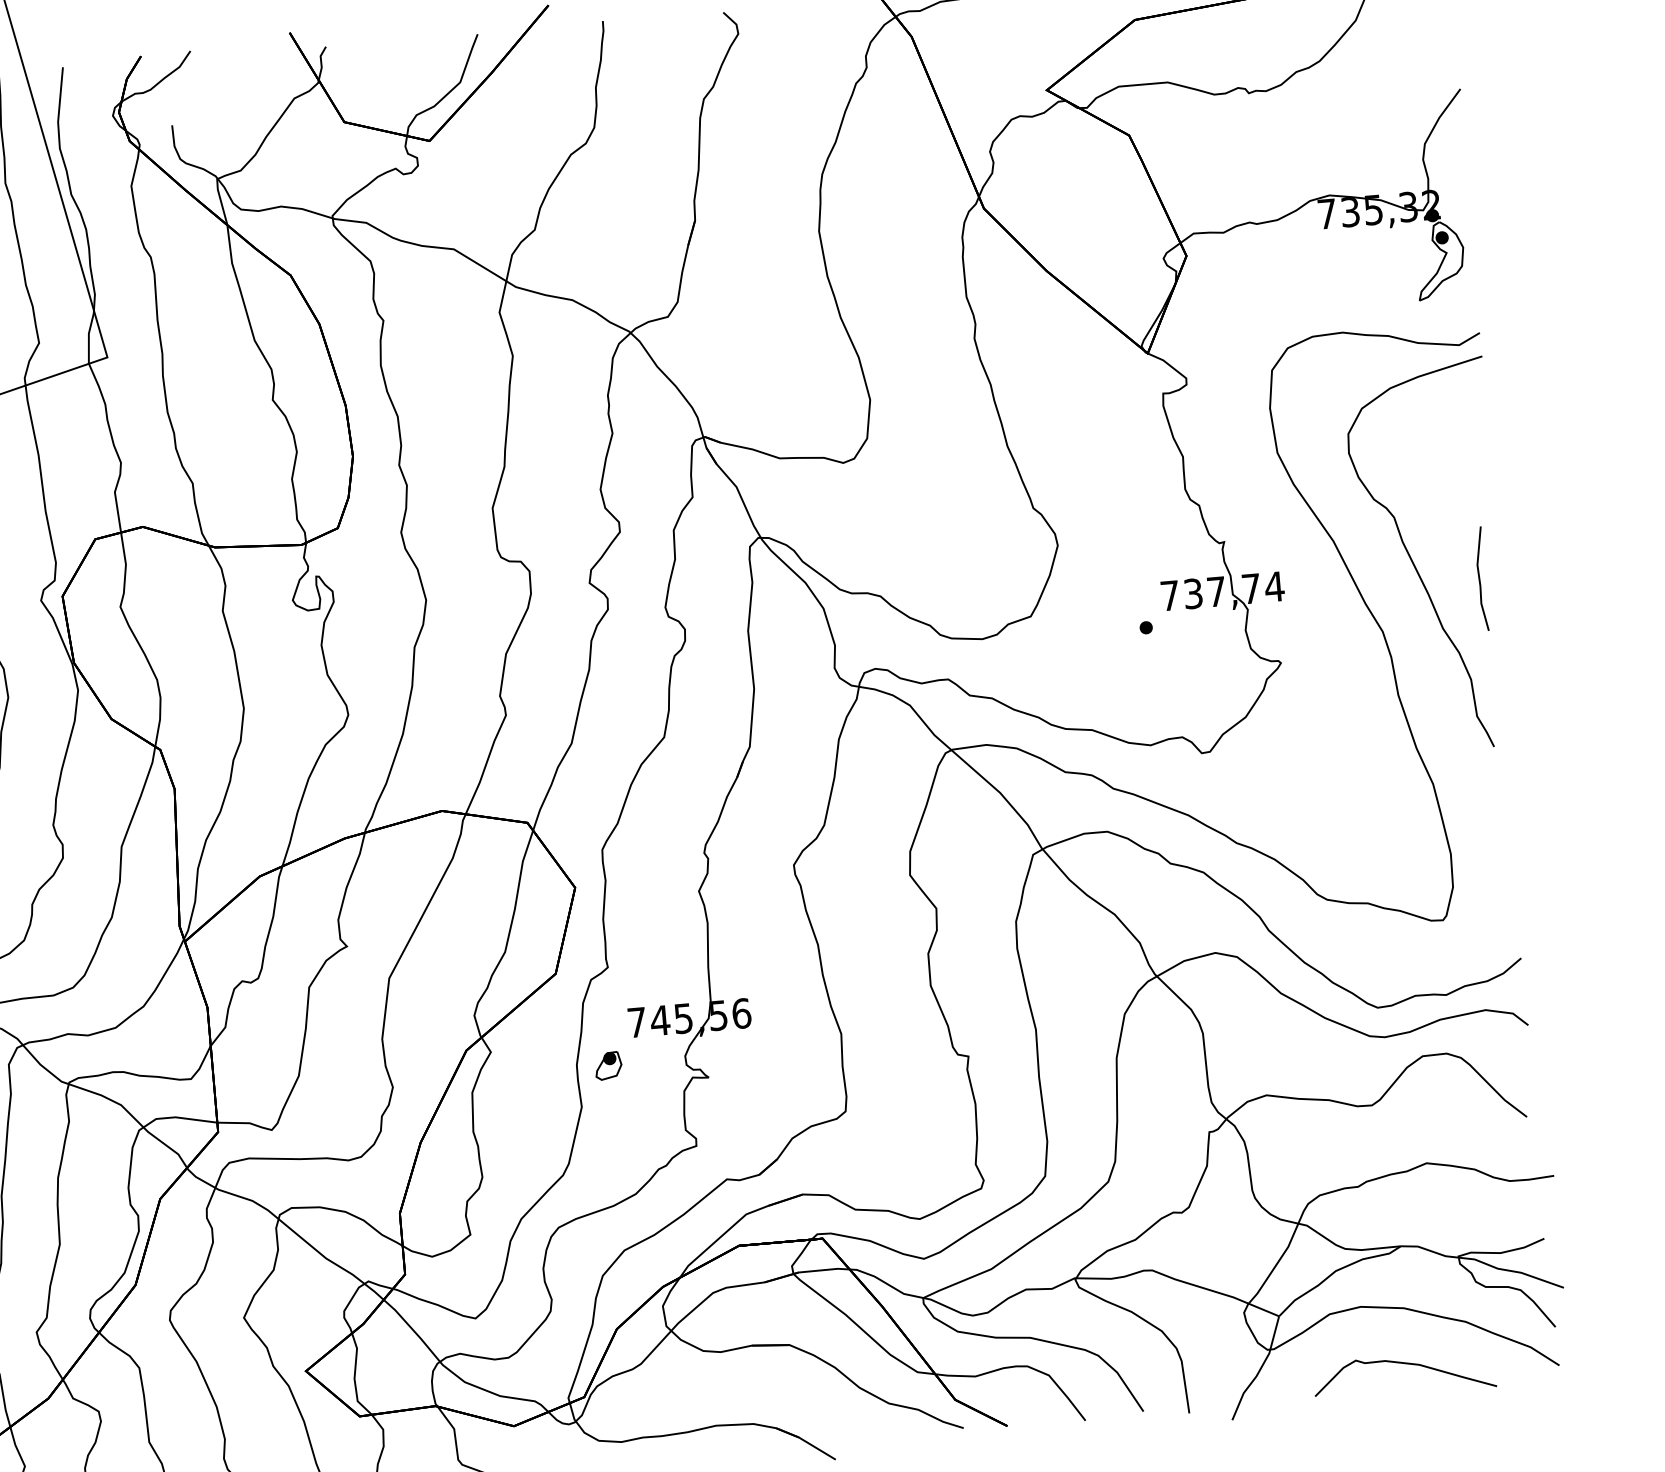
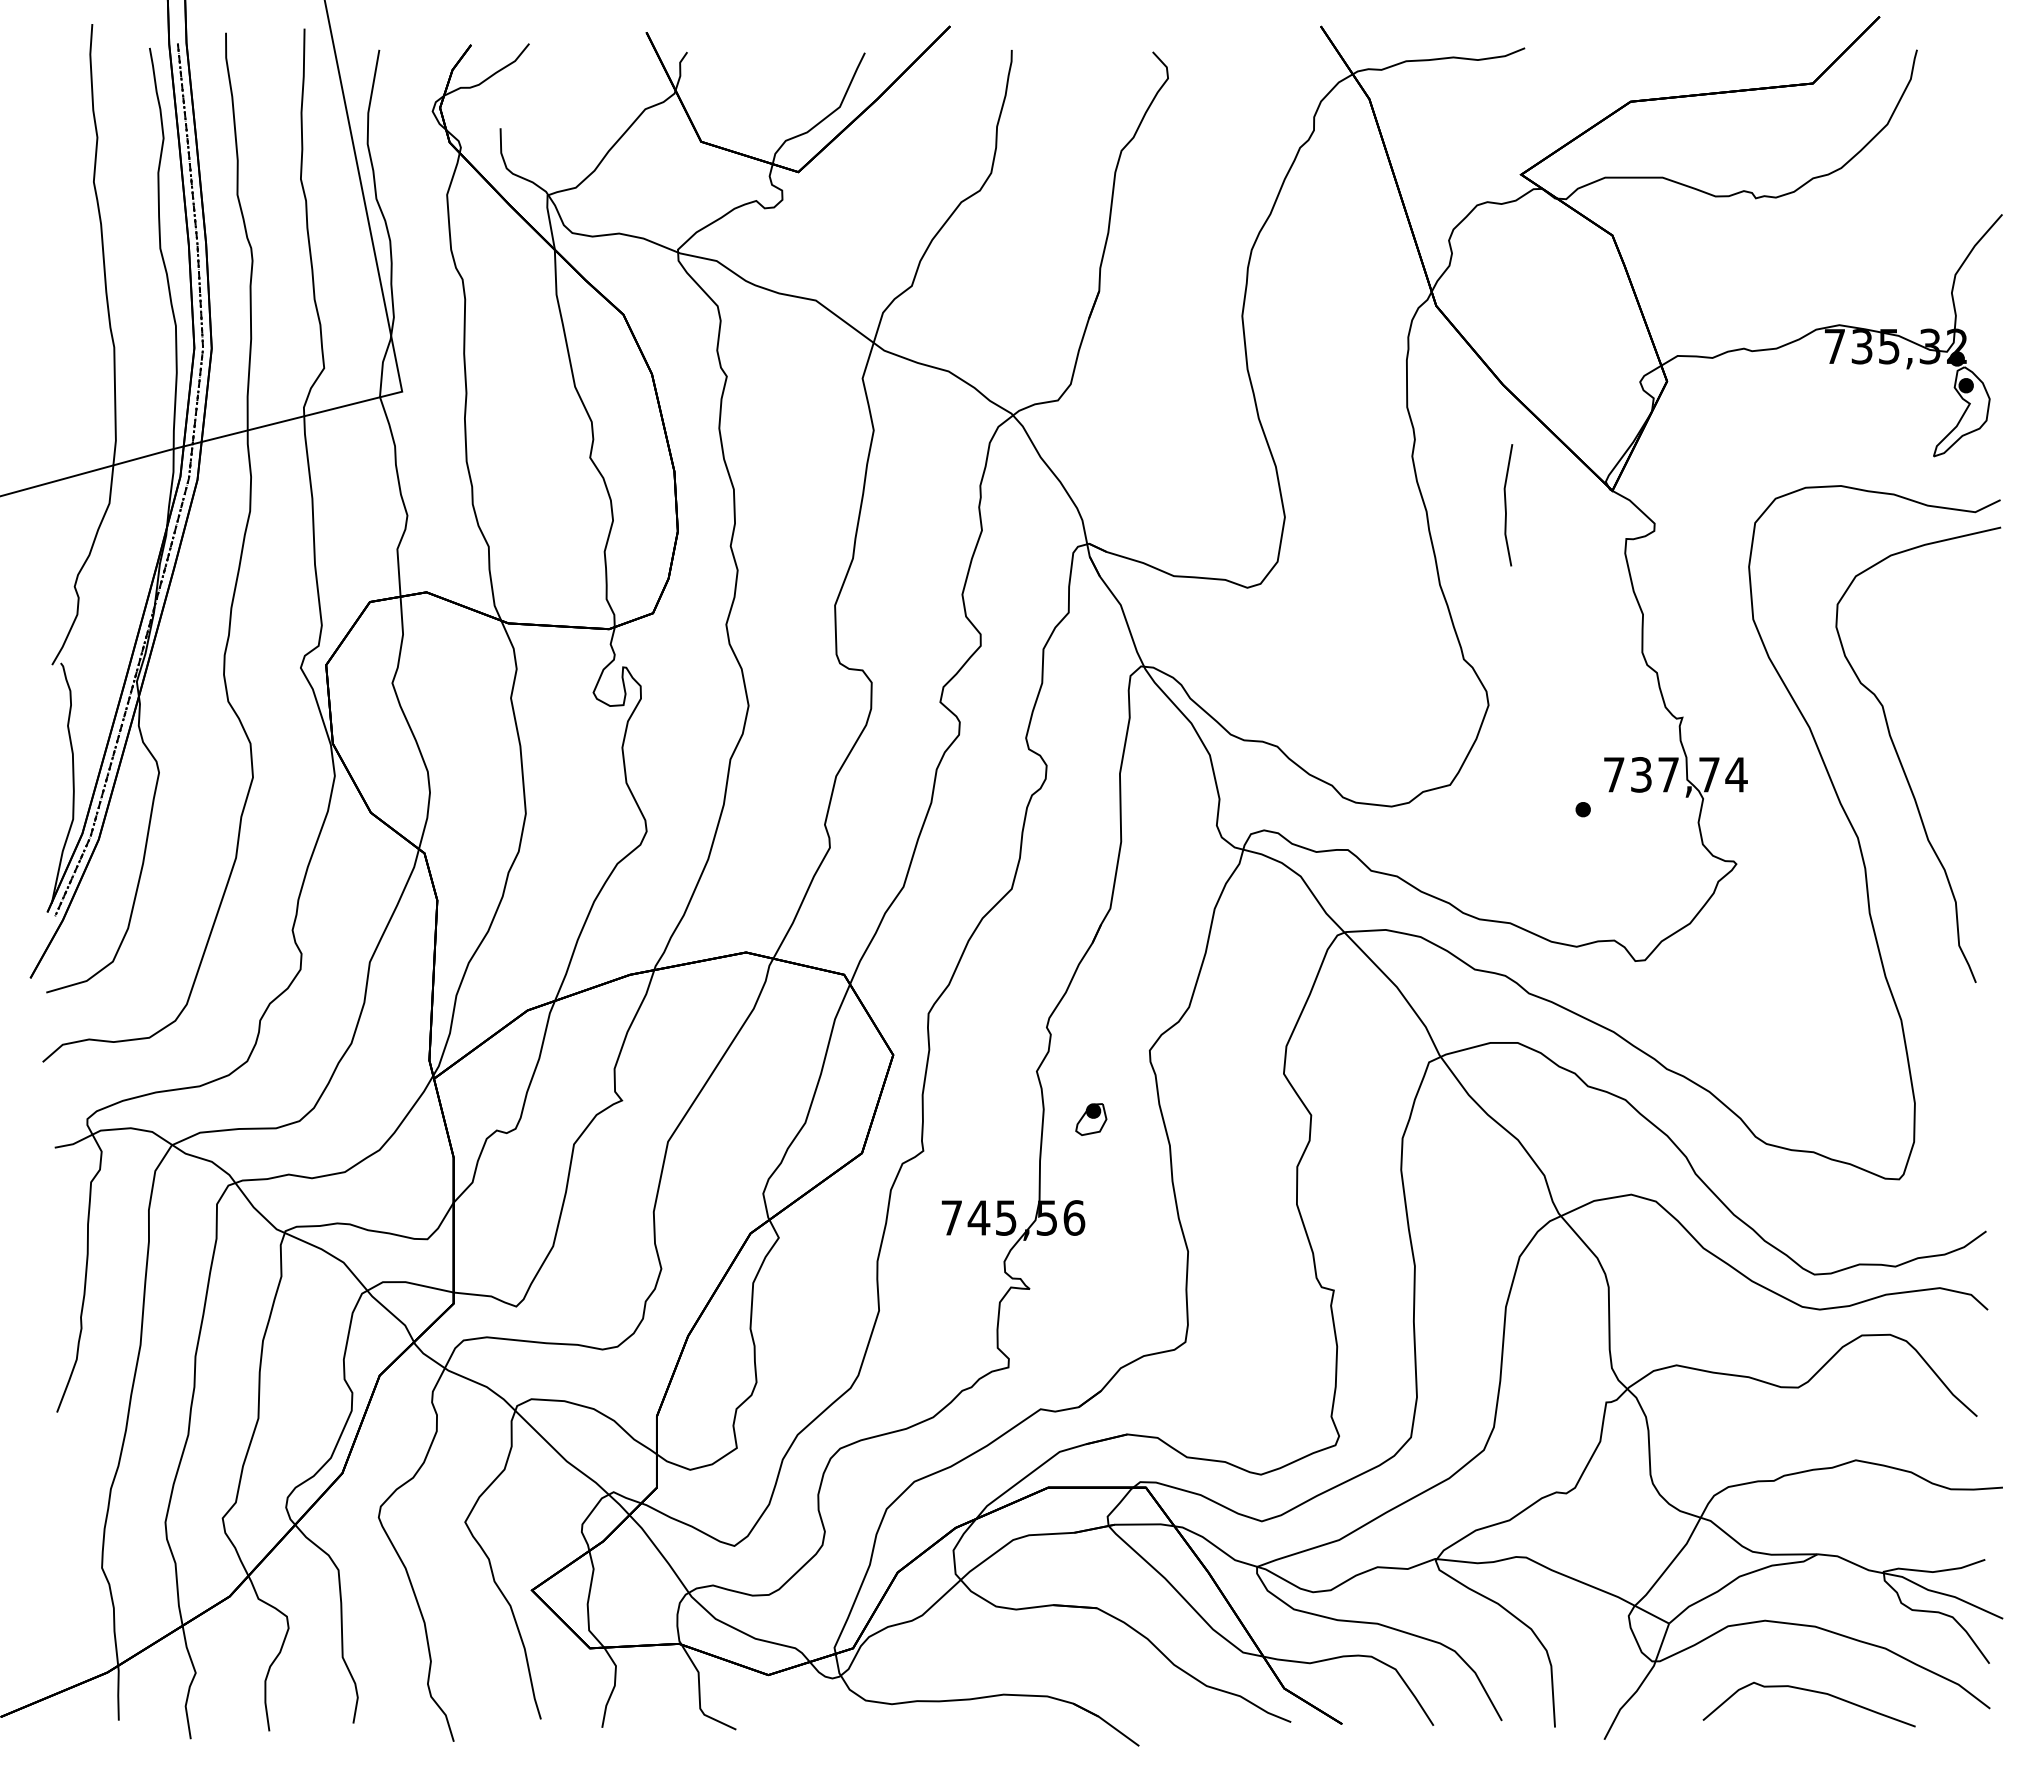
line: (1480, 579) -> (1506, 505), moved
part: (608, 1065) -> (1091, 1119), moved

